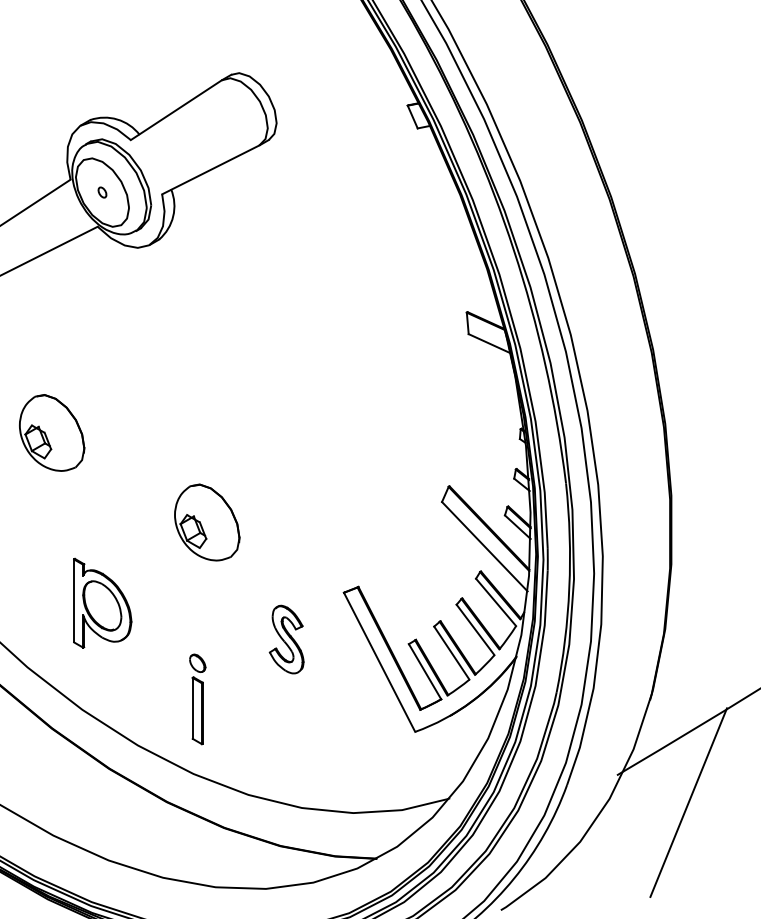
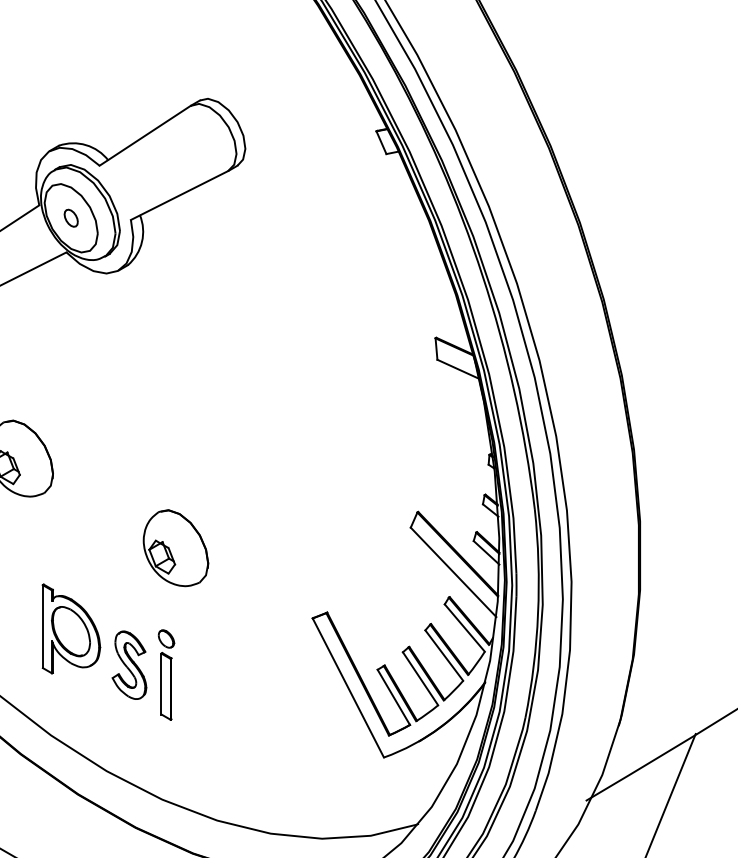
part: (102, 192) -> (71, 218), size x1.67
part: (286, 639) -> (129, 665), moved
part: (197, 699) -> (166, 675), moved

